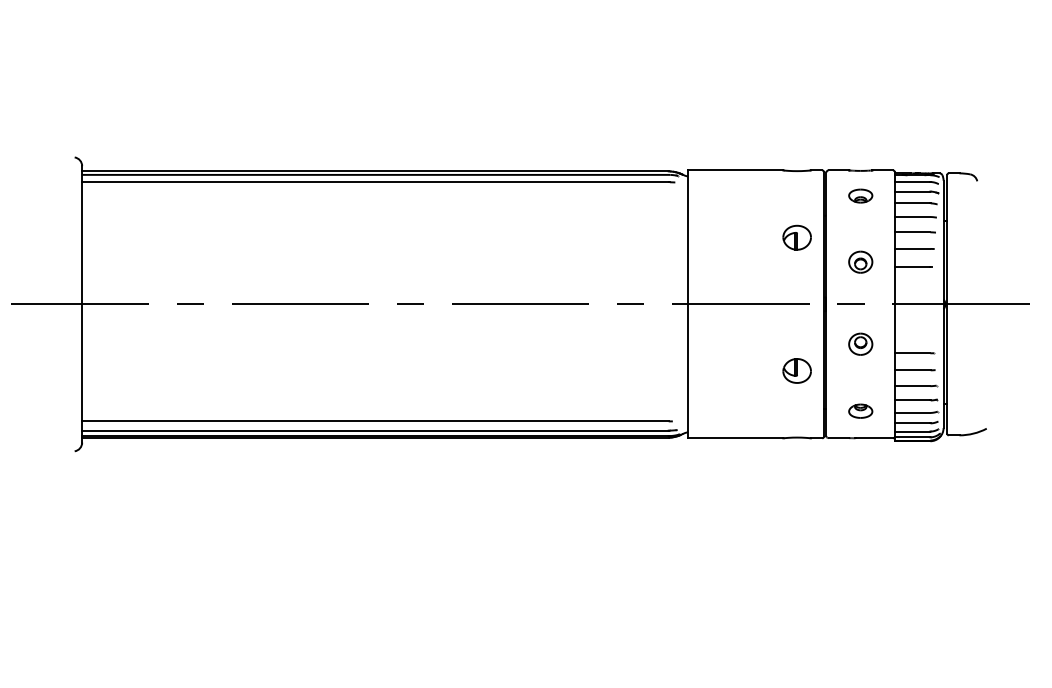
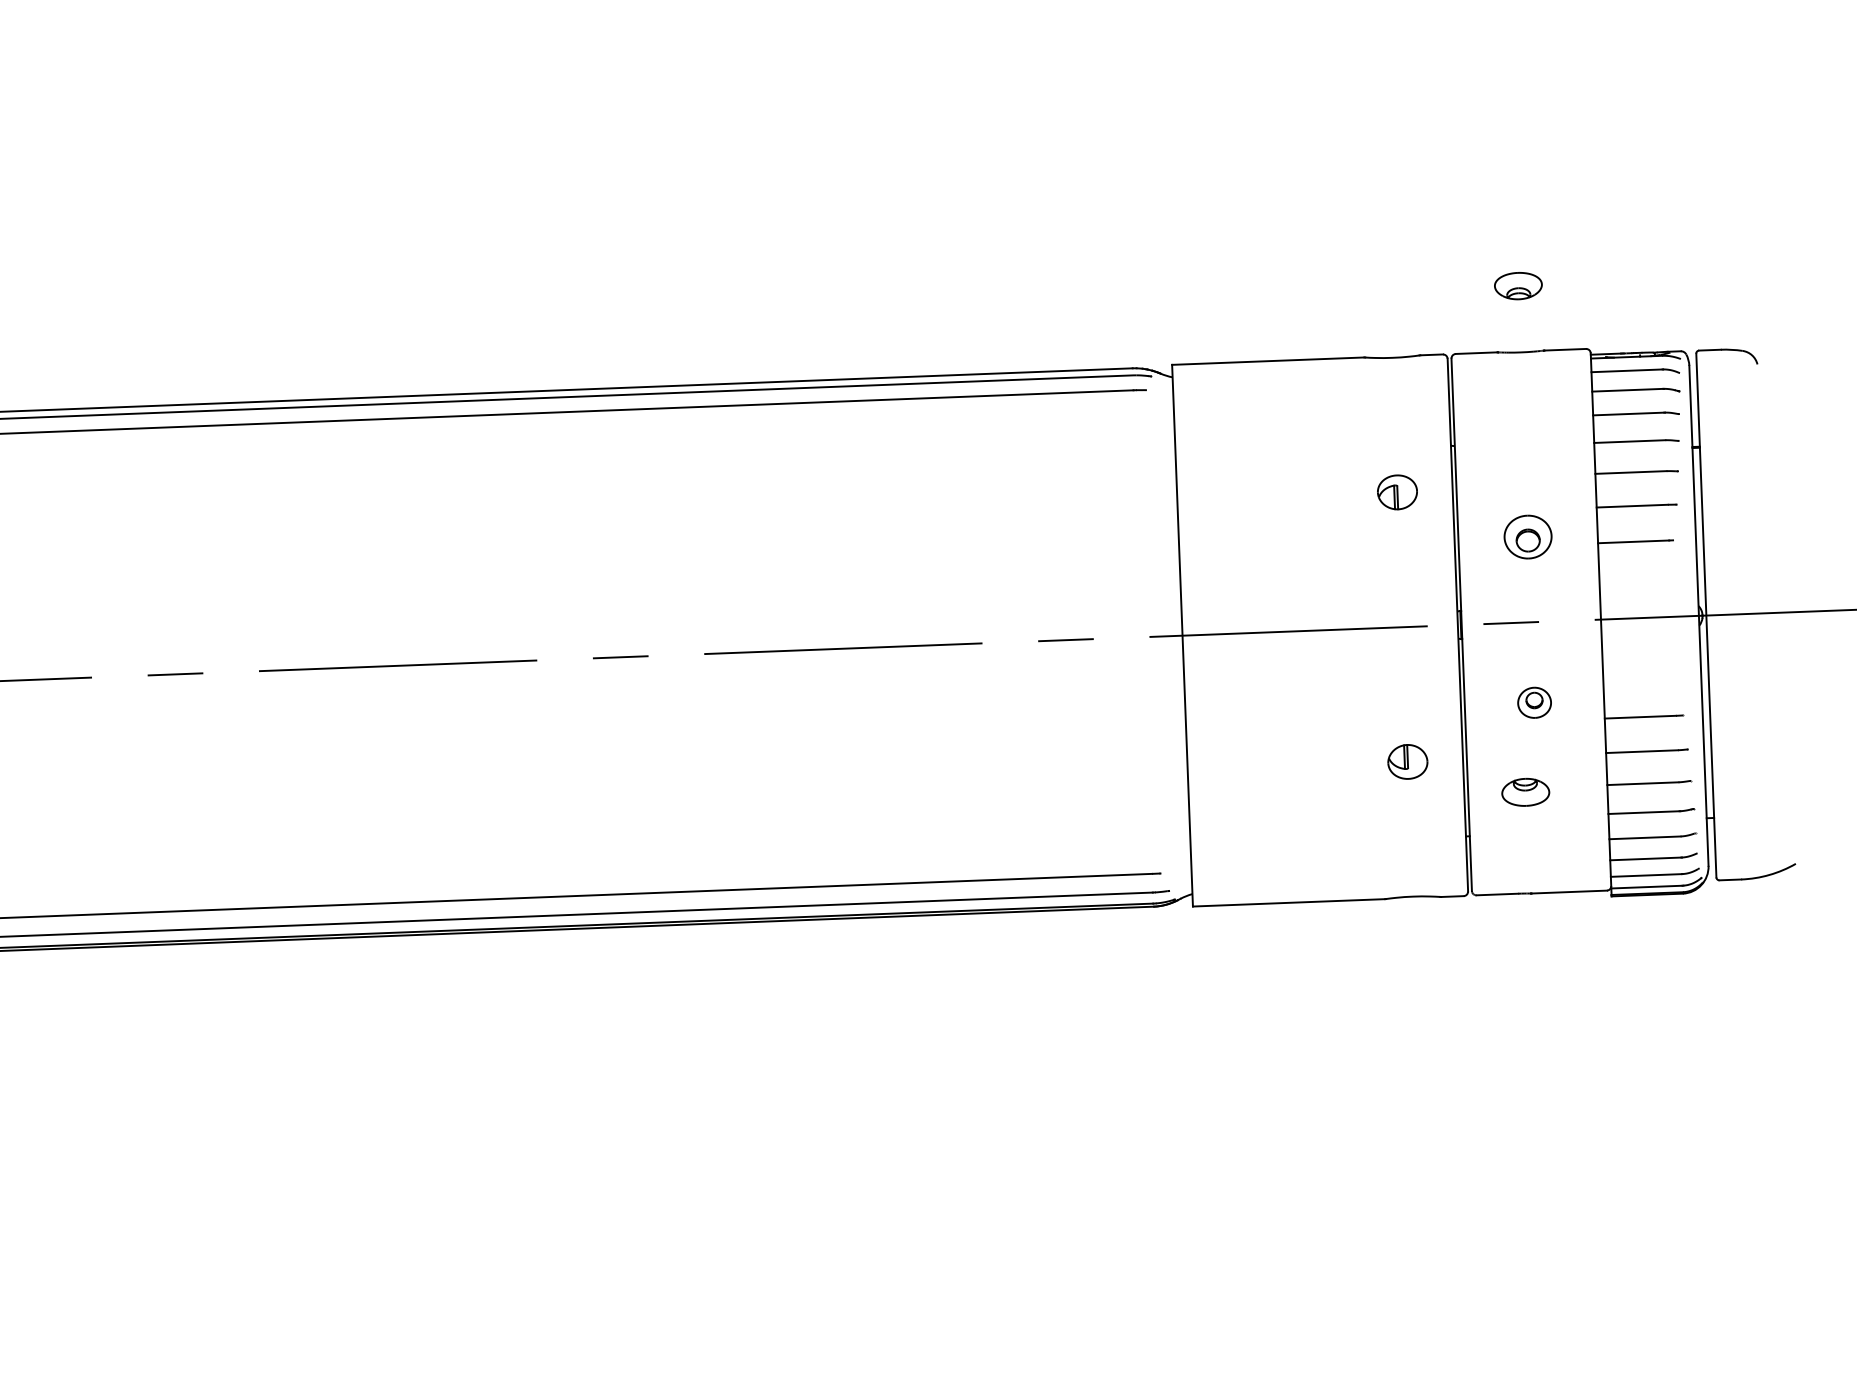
part: (860, 195) -> (1517, 284), moved
part: (796, 237) -> (1396, 492), size x0.7
part: (860, 343) -> (1533, 701), size x0.7
part: (796, 370) -> (1406, 761), size x0.7
part: (860, 410) -> (1525, 790), moved

